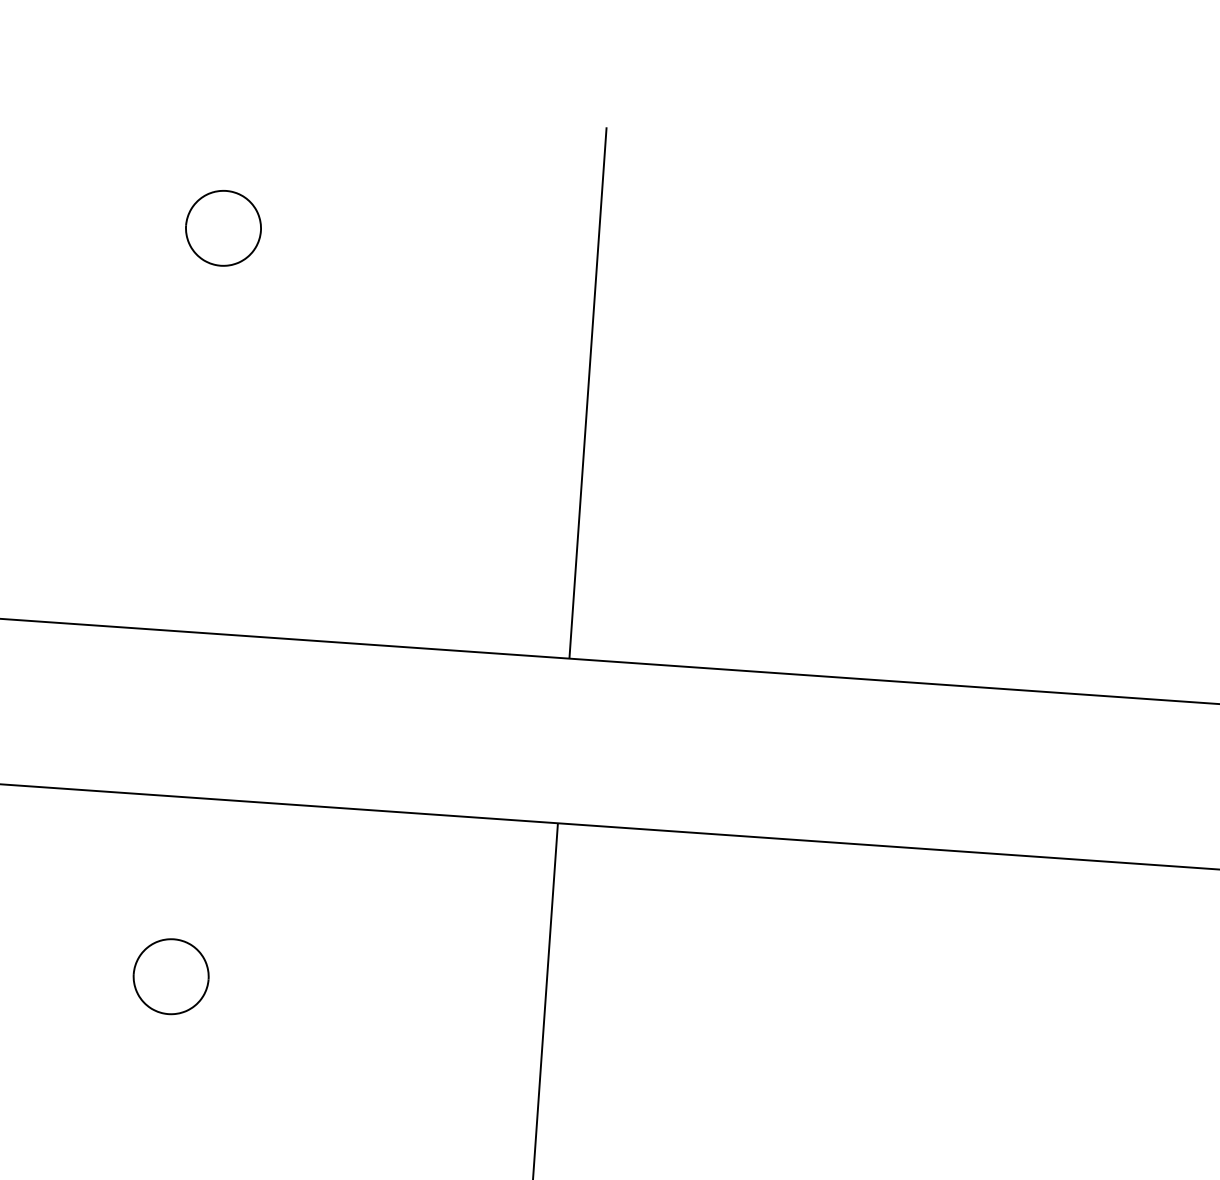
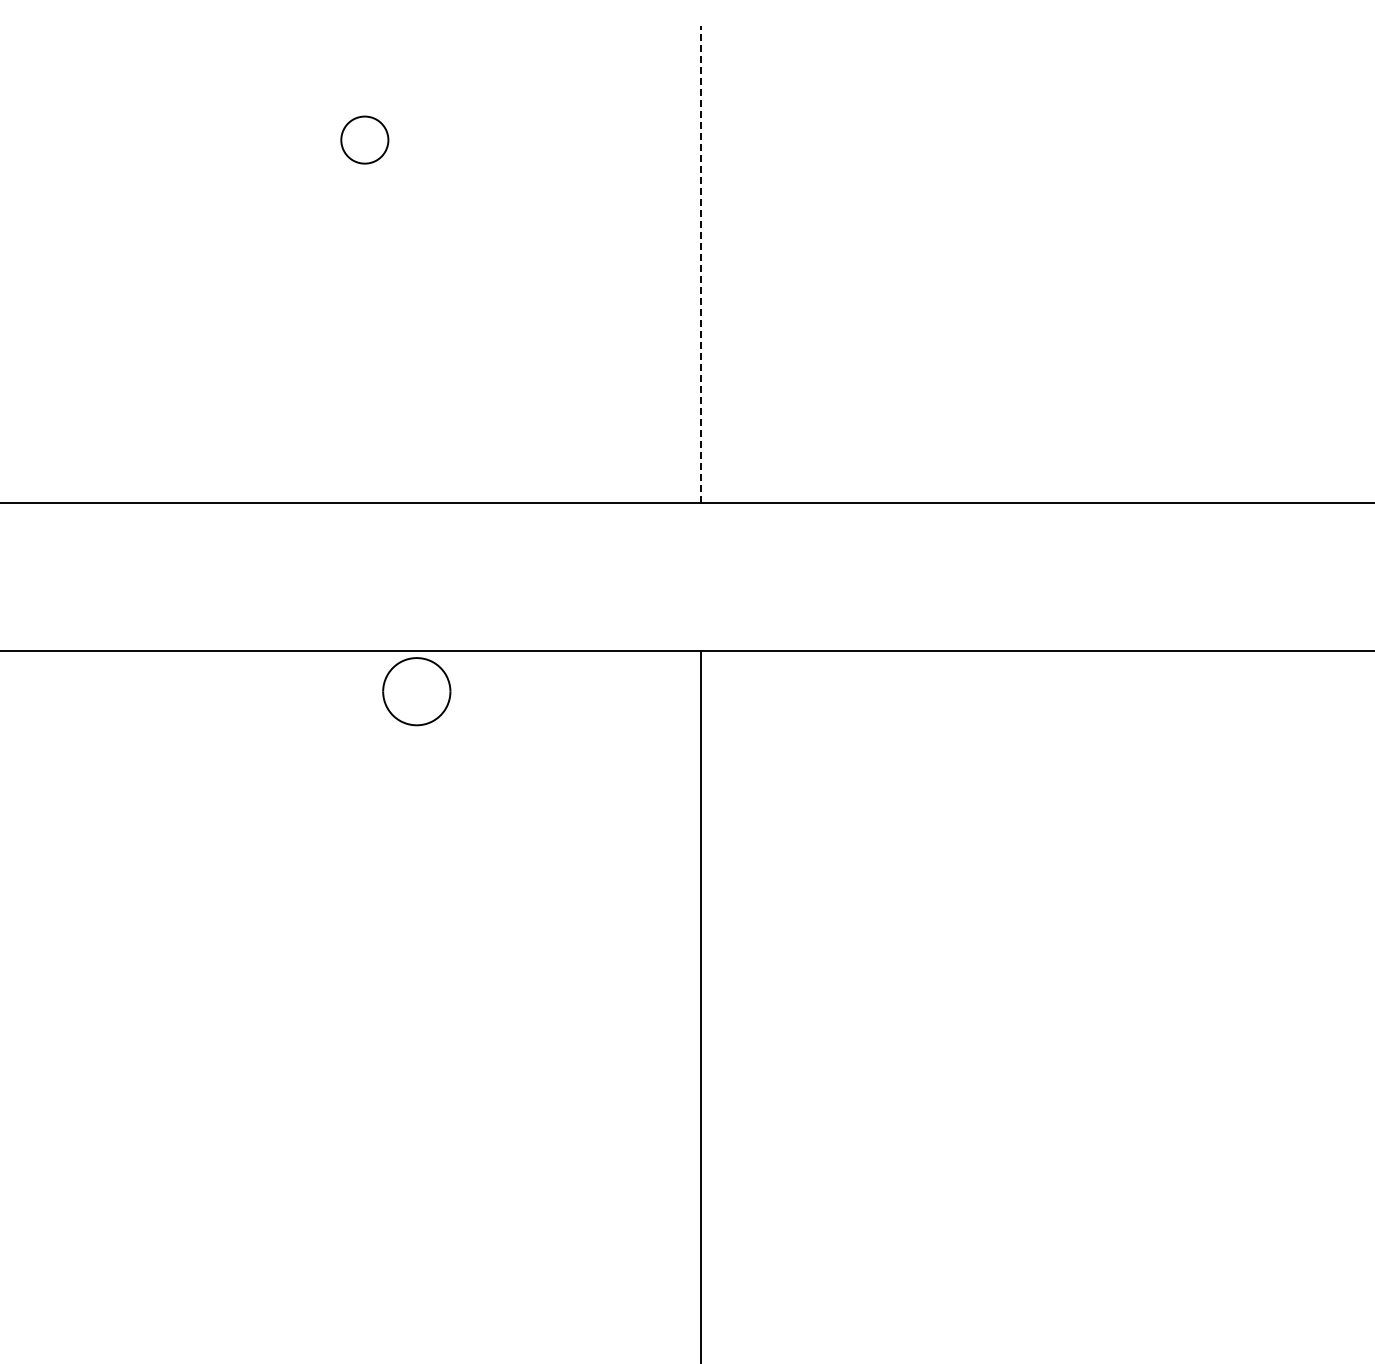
part: (223, 227) -> (364, 139), size x0.7
line: (588, 392) -> (701, 264), solid -> dashed
part: (170, 976) -> (416, 691), moved

